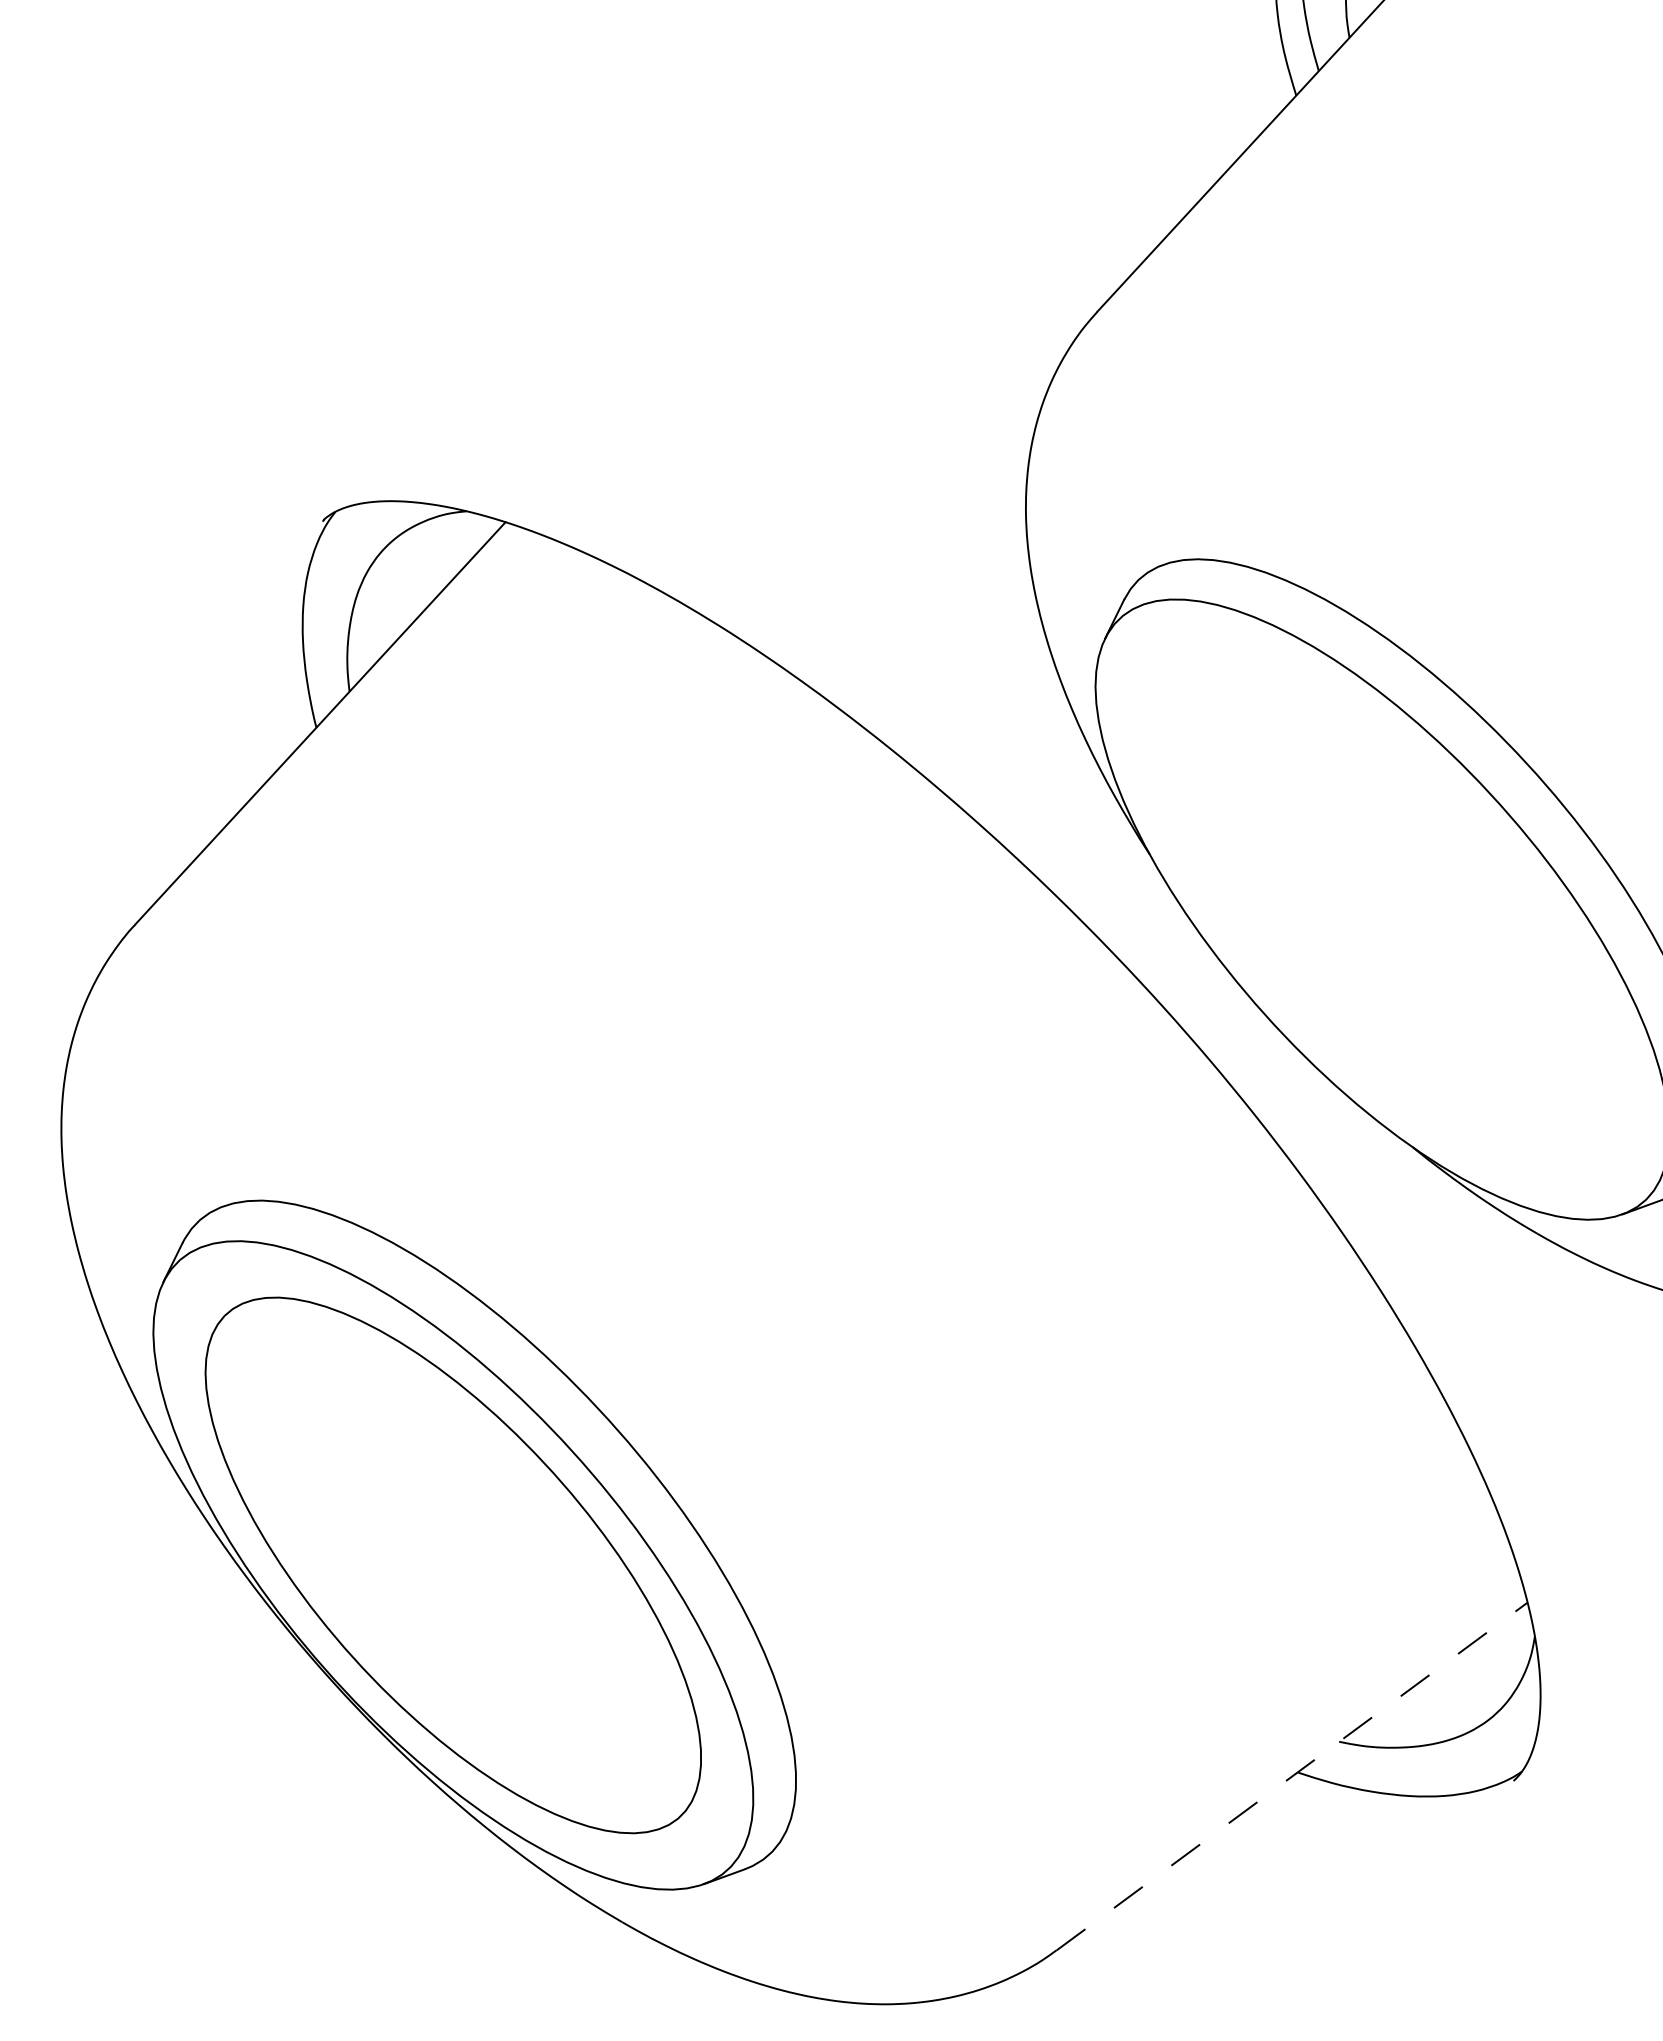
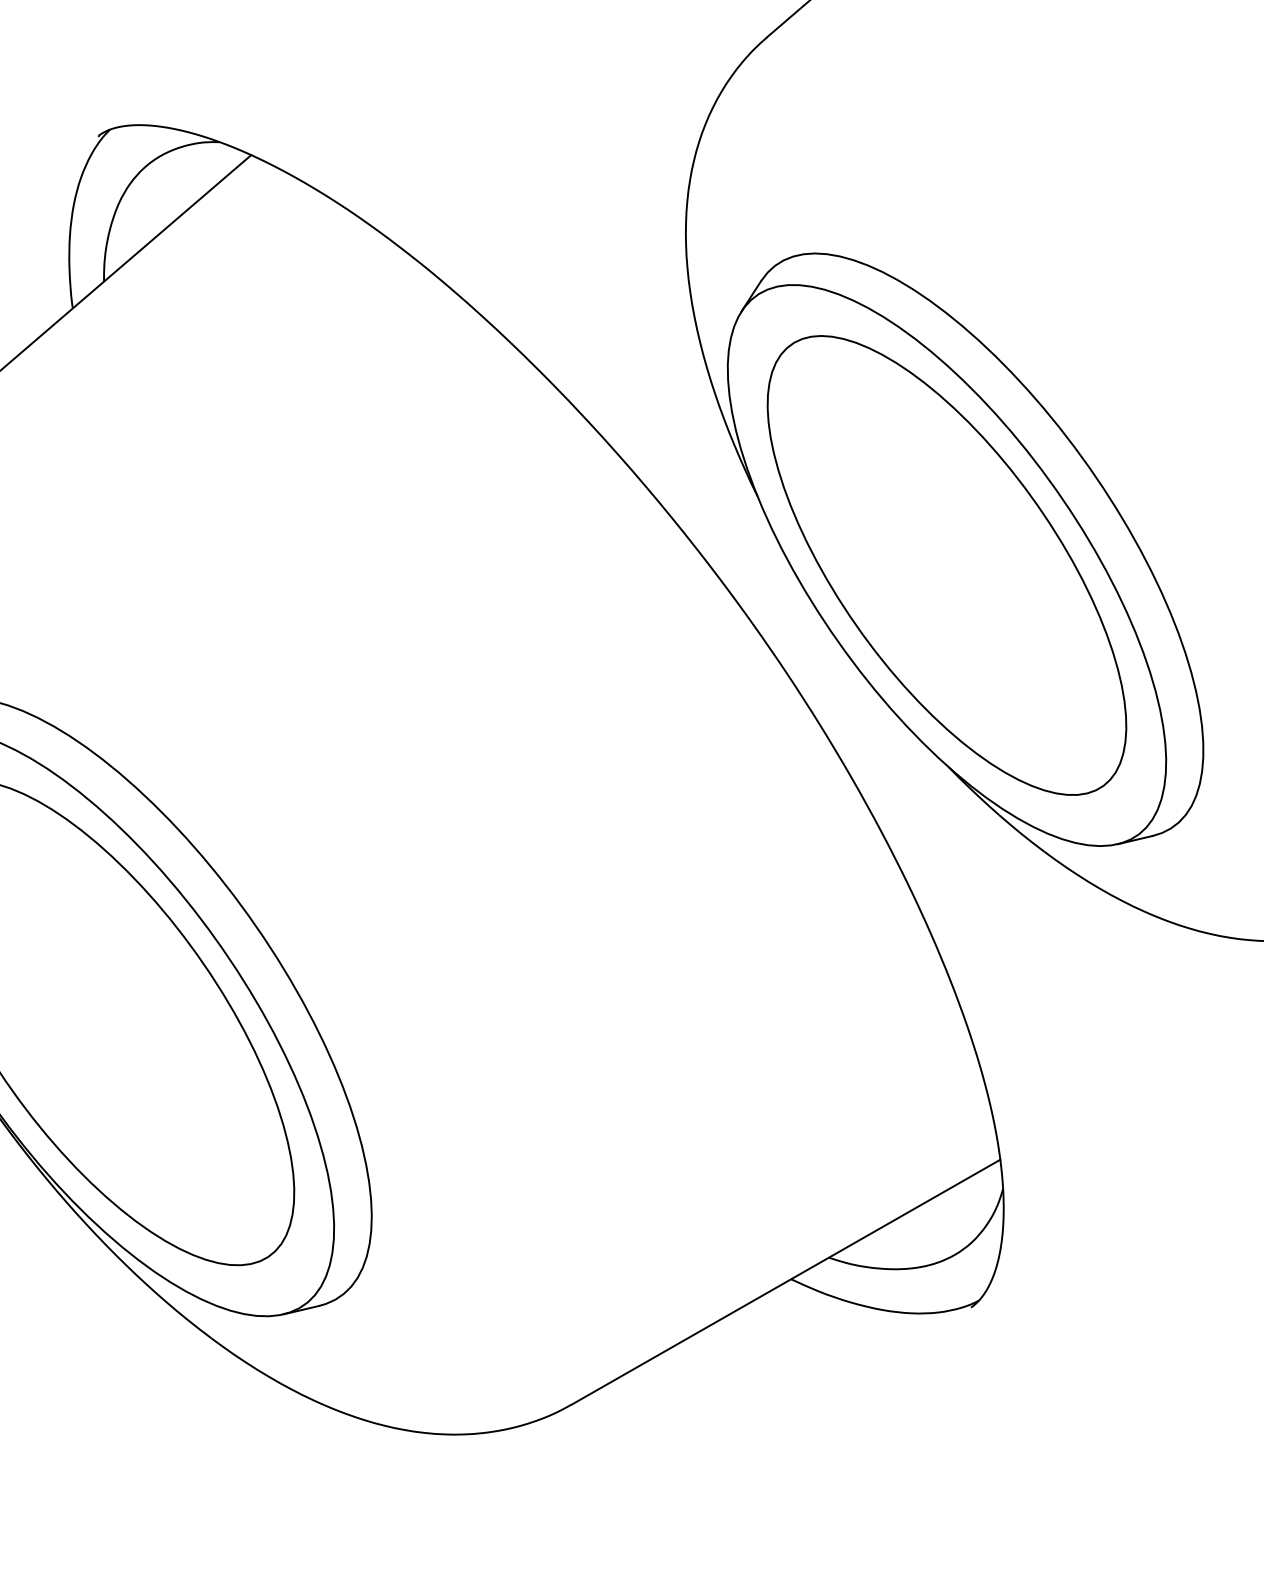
part: (1382, 909) -> (947, 565), added
line: (1292, 1776) -> (786, 1282), dashed -> solid

